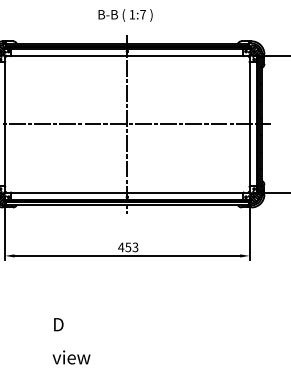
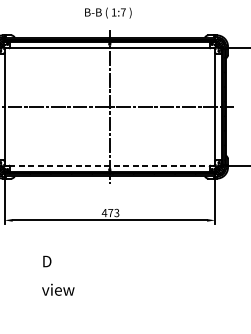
line: (127, 192) -> (109, 165), solid -> dashed
text: (128, 247) -> (110, 213), 453 -> 473
text: (71, 341) -> (58, 276), moved

